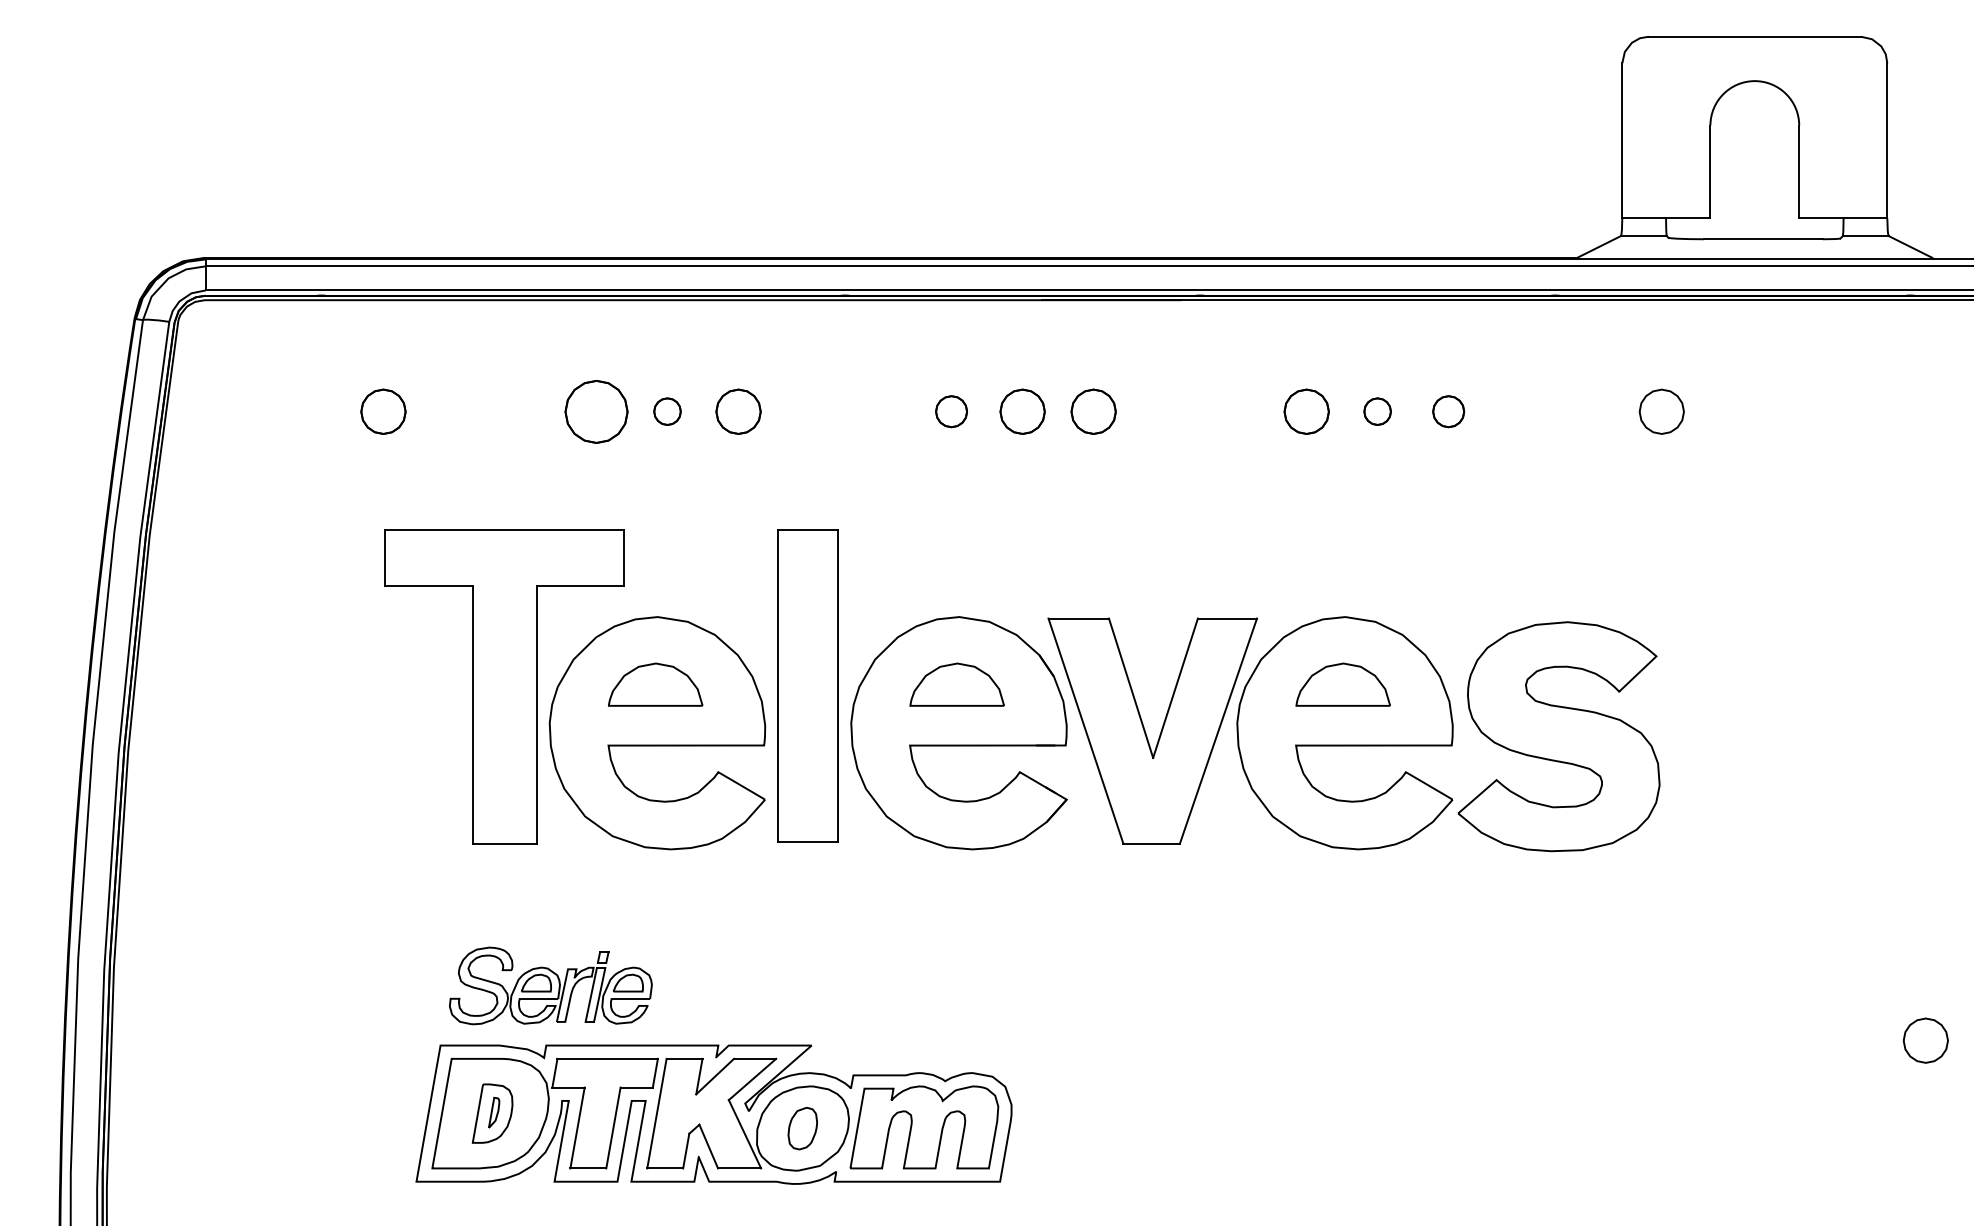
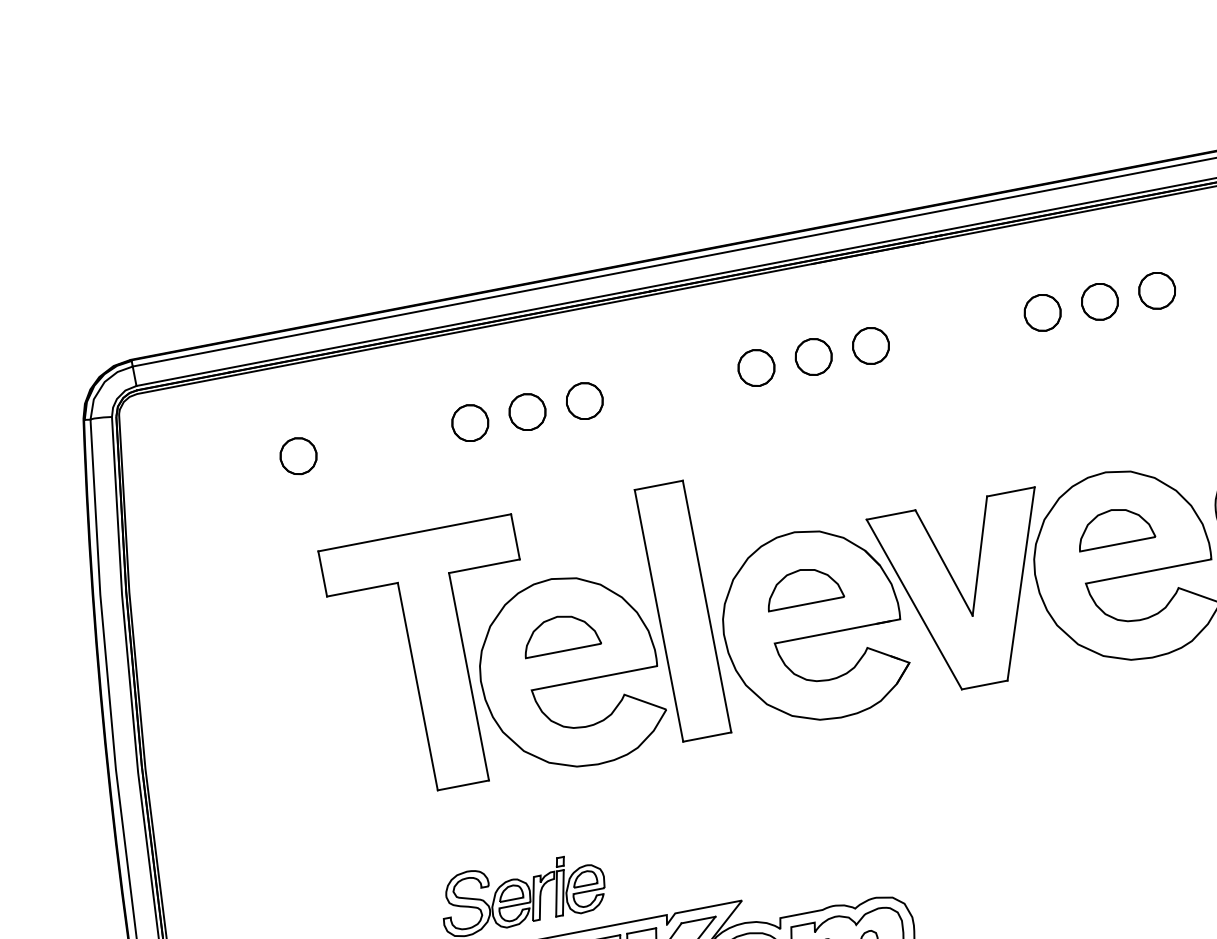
part: (596, 411) -> (470, 422), size x0.71
part: (667, 411) -> (527, 411), size x1.67
part: (951, 411) -> (756, 367), size x1.43
part: (1377, 411) -> (1099, 301), size x1.67
part: (1448, 411) -> (1156, 290), size x1.43

